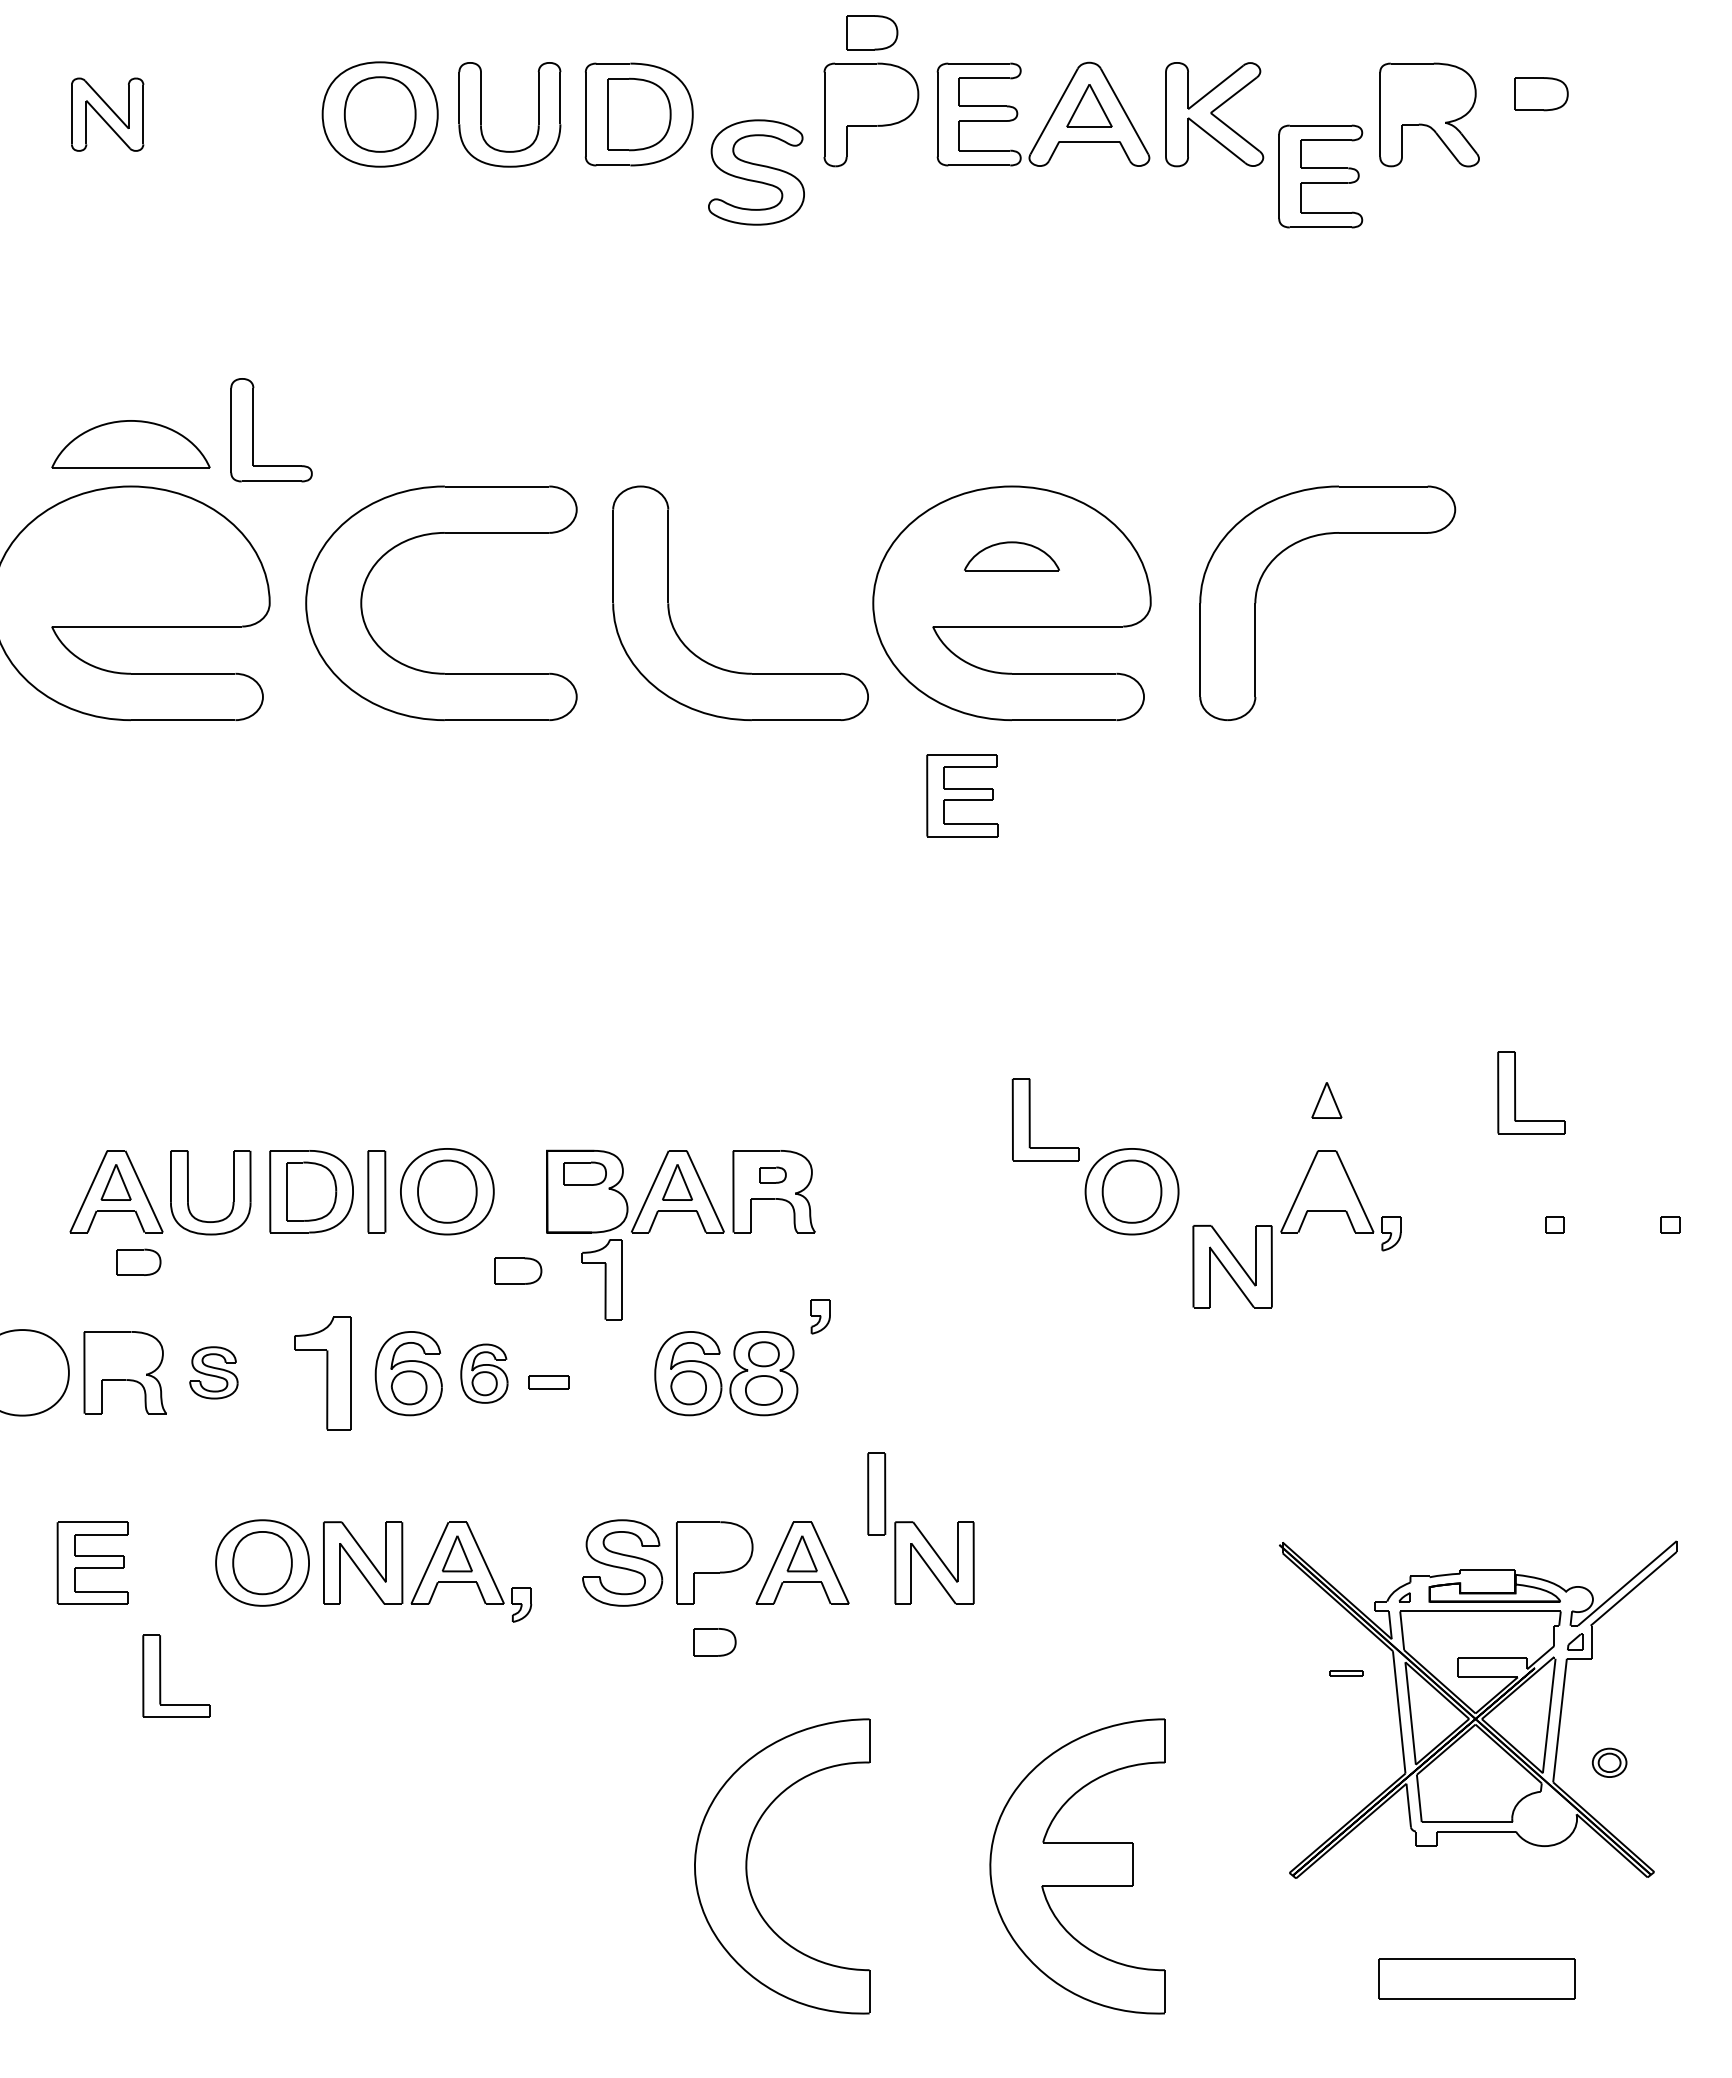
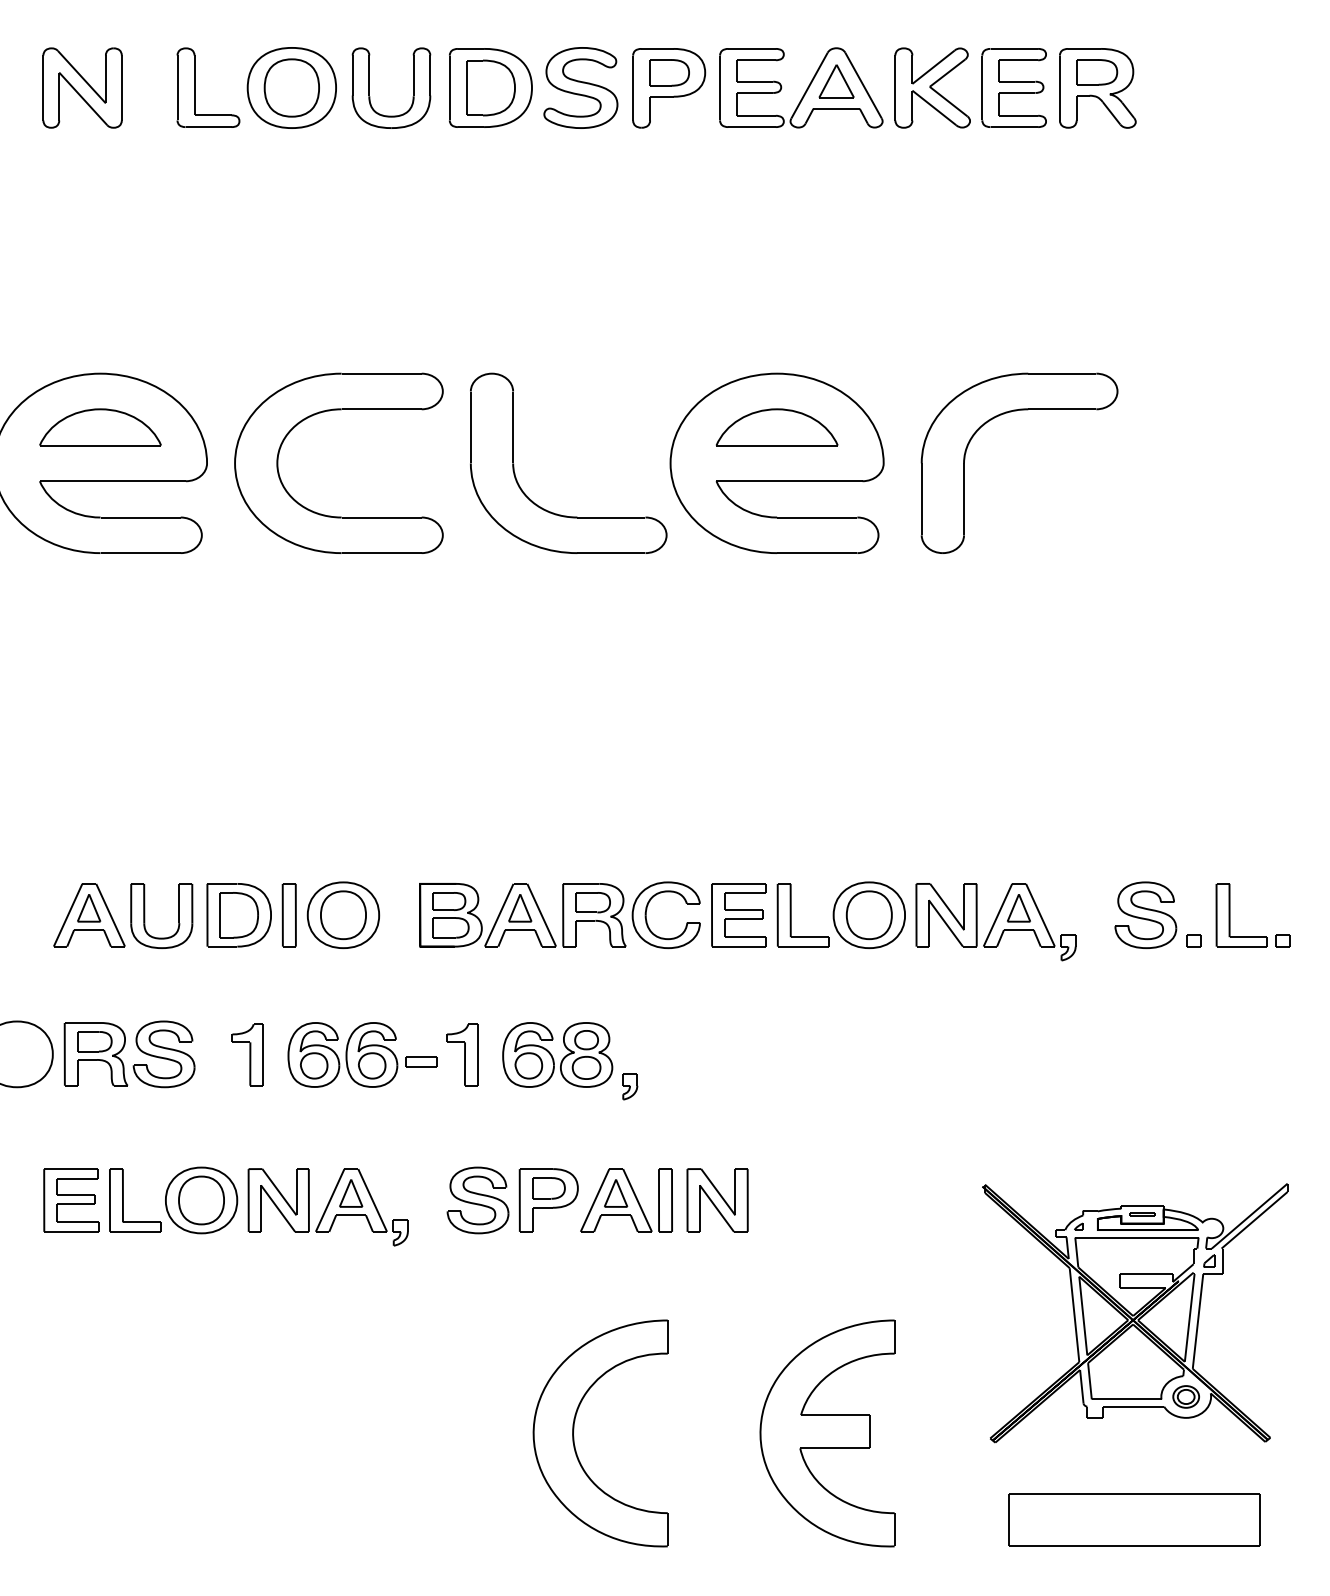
part: (872, 32) -> (669, 72), moved
part: (1541, 94) -> (1097, 72), moved
part: (107, 114) -> (82, 87), size x1.43
part: (756, 172) -> (580, 87), moved
part: (1320, 176) -> (1014, 87), moved
part: (253, 430) -> (194, 87), moved
part: (130, 444) -> (100, 427), moved
part: (1011, 556) -> (776, 427), size x1.67
part: (962, 795) -> (739, 915), moved
part: (1515, 1092) -> (1229, 915), moved
part: (1326, 1100) -> (1018, 908), moved
part: (1030, 1119) -> (791, 915), moved
part: (772, 1174) -> (593, 902), size x1.67
part: (842, 1186) -> (646, 911), added
part: (1491, 1191) -> (1145, 915), added
part: (138, 1261) -> (94, 1041), moved
part: (1232, 1266) -> (946, 915), moved
part: (518, 1270) -> (451, 927), moved
part: (601, 1279) -> (461, 1054), moved
part: (820, 1316) -> (630, 1086), moved
part: (213, 1372) -> (163, 1054), size x1.67
part: (322, 1373) -> (247, 1054), size x0.71
part: (484, 1373) -> (372, 1054), size x1.43
part: (876, 1493) -> (665, 1200), moved
part: (714, 1642) -> (548, 1188), moved
part: (1346, 1673) -> (1142, 1214), moved
part: (161, 1675) -> (123, 1200), moved
part: (1609, 1762) -> (1186, 1396), moved
part: (1476, 1978) -> (1133, 1519), size x1.67

